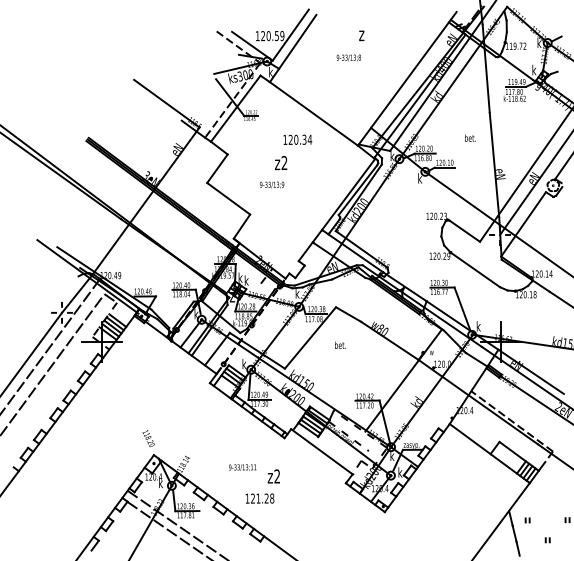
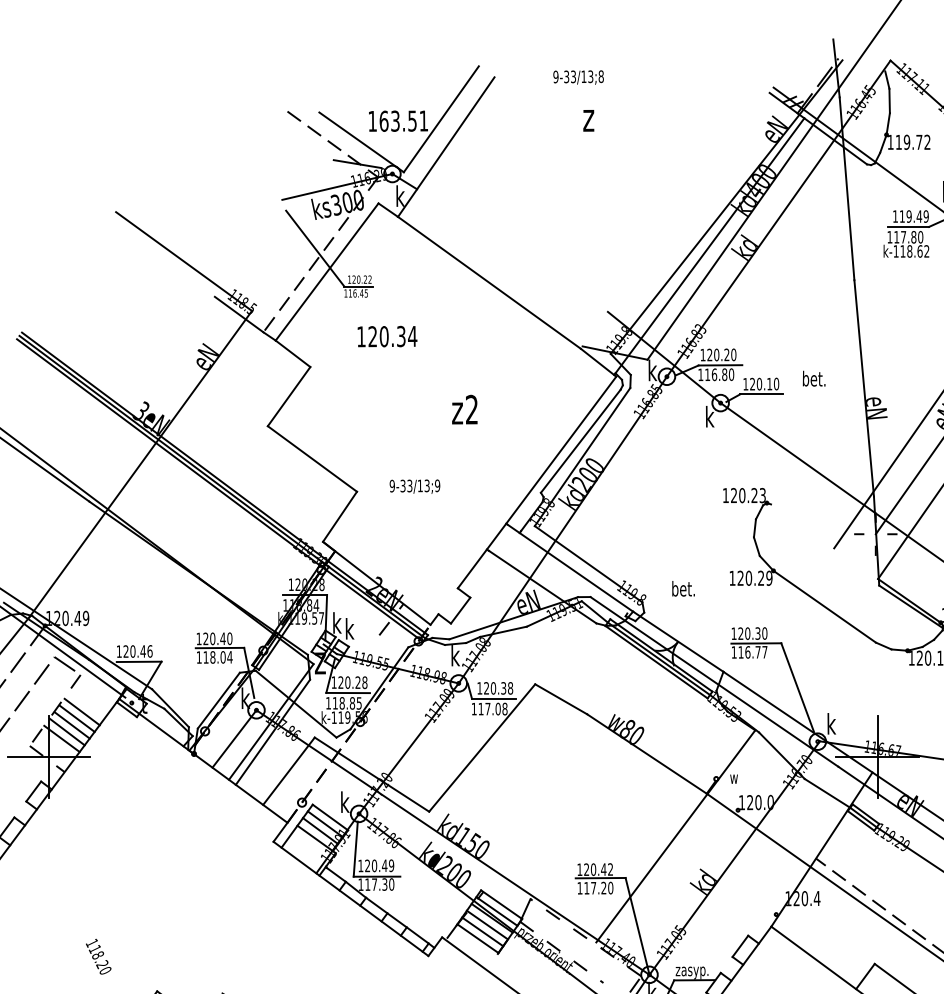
text: (272, 35) -> (403, 120), 120.59 -> 163.51
text: (348, 57) -> (577, 76), moved
line: (406, 78) -> (681, 209), removed
text: (470, 137) -> (814, 377), moved
text: (297, 139) -> (386, 335), moved
text: (281, 163) -> (465, 410), moved
text: (272, 184) -> (415, 485), moved
line: (464, 230) -> (801, 524), removed
text: (340, 344) -> (683, 587), moved
text: (148, 438) -> (98, 956), moved

